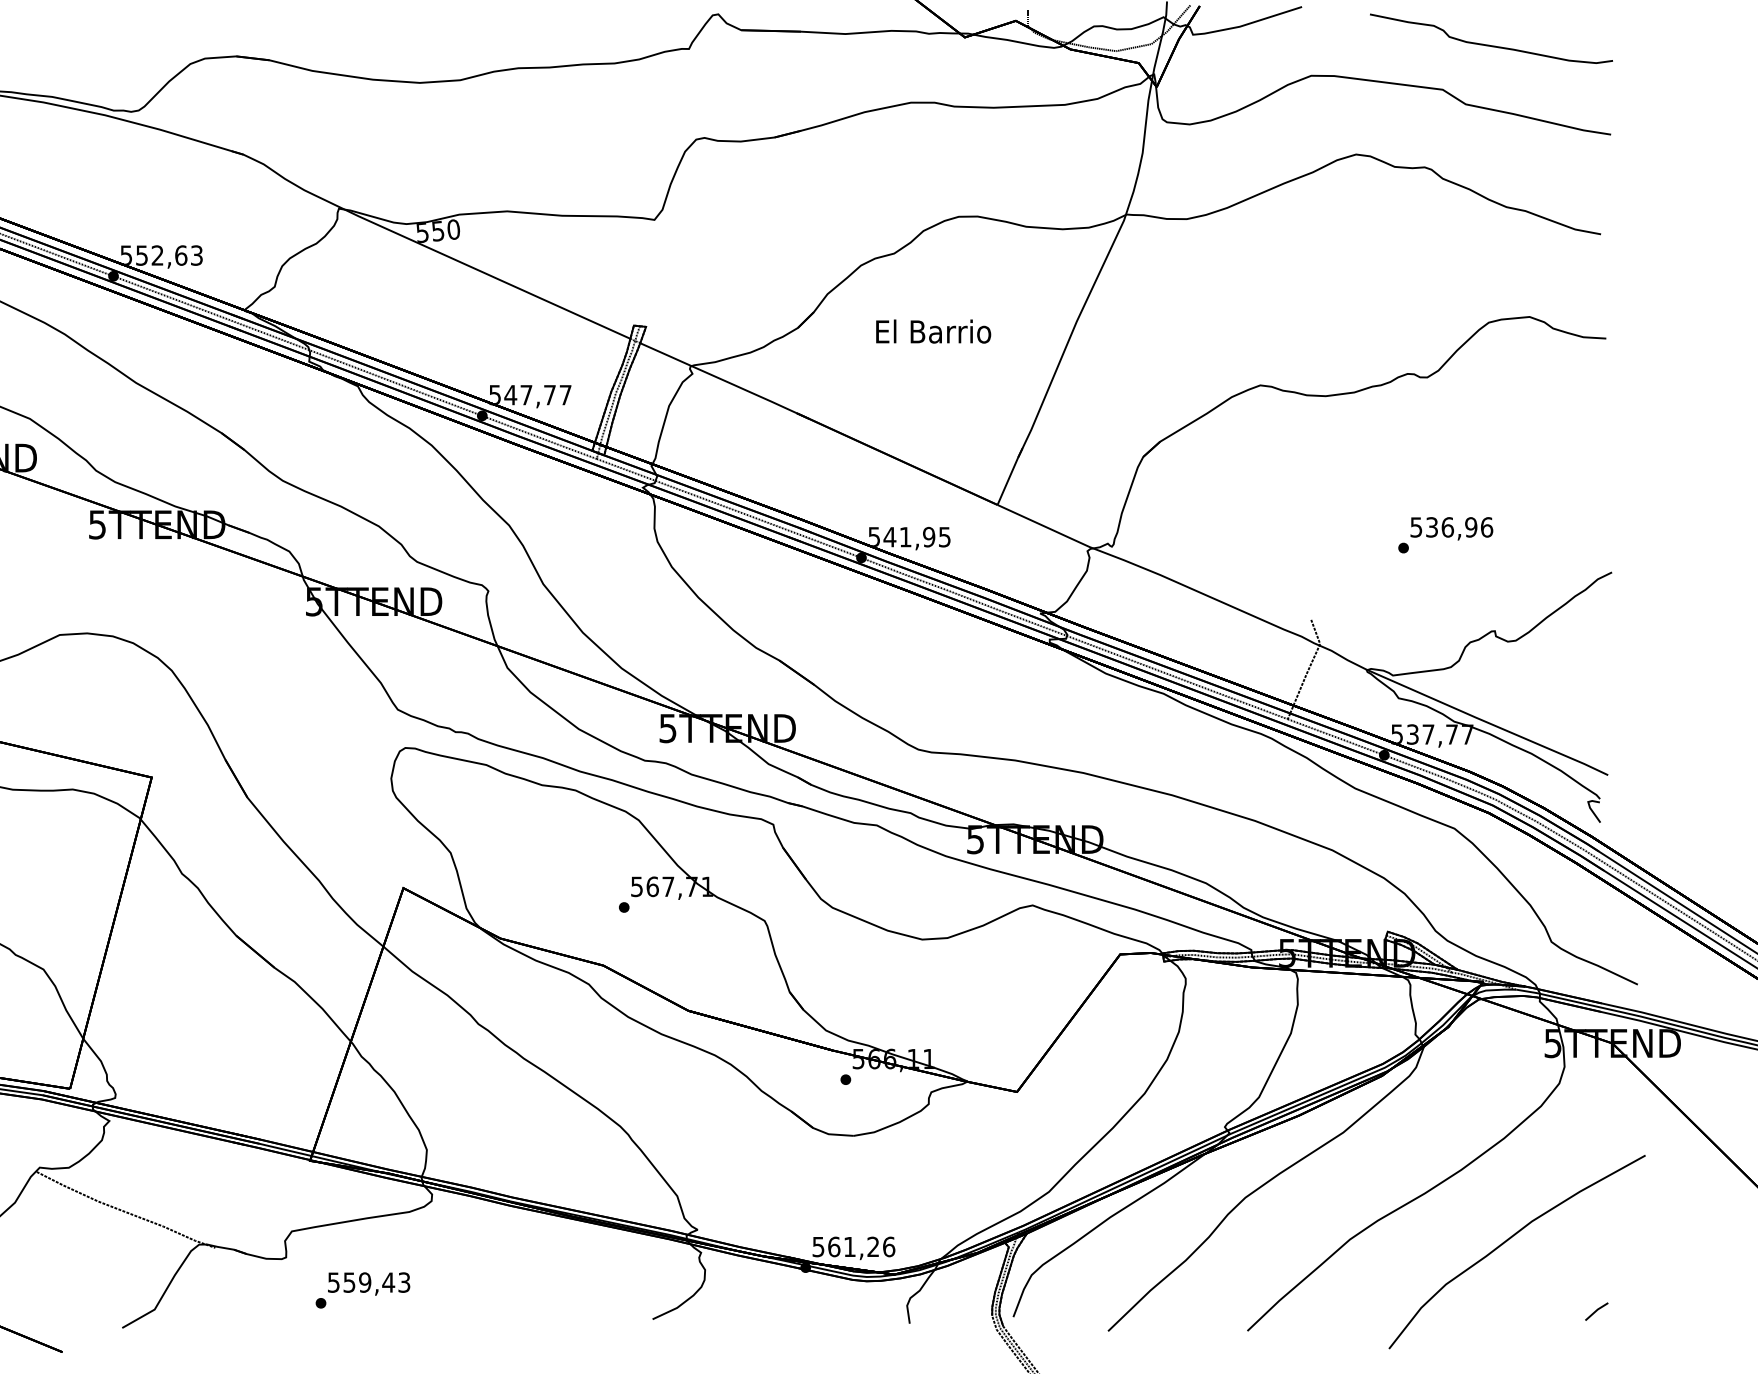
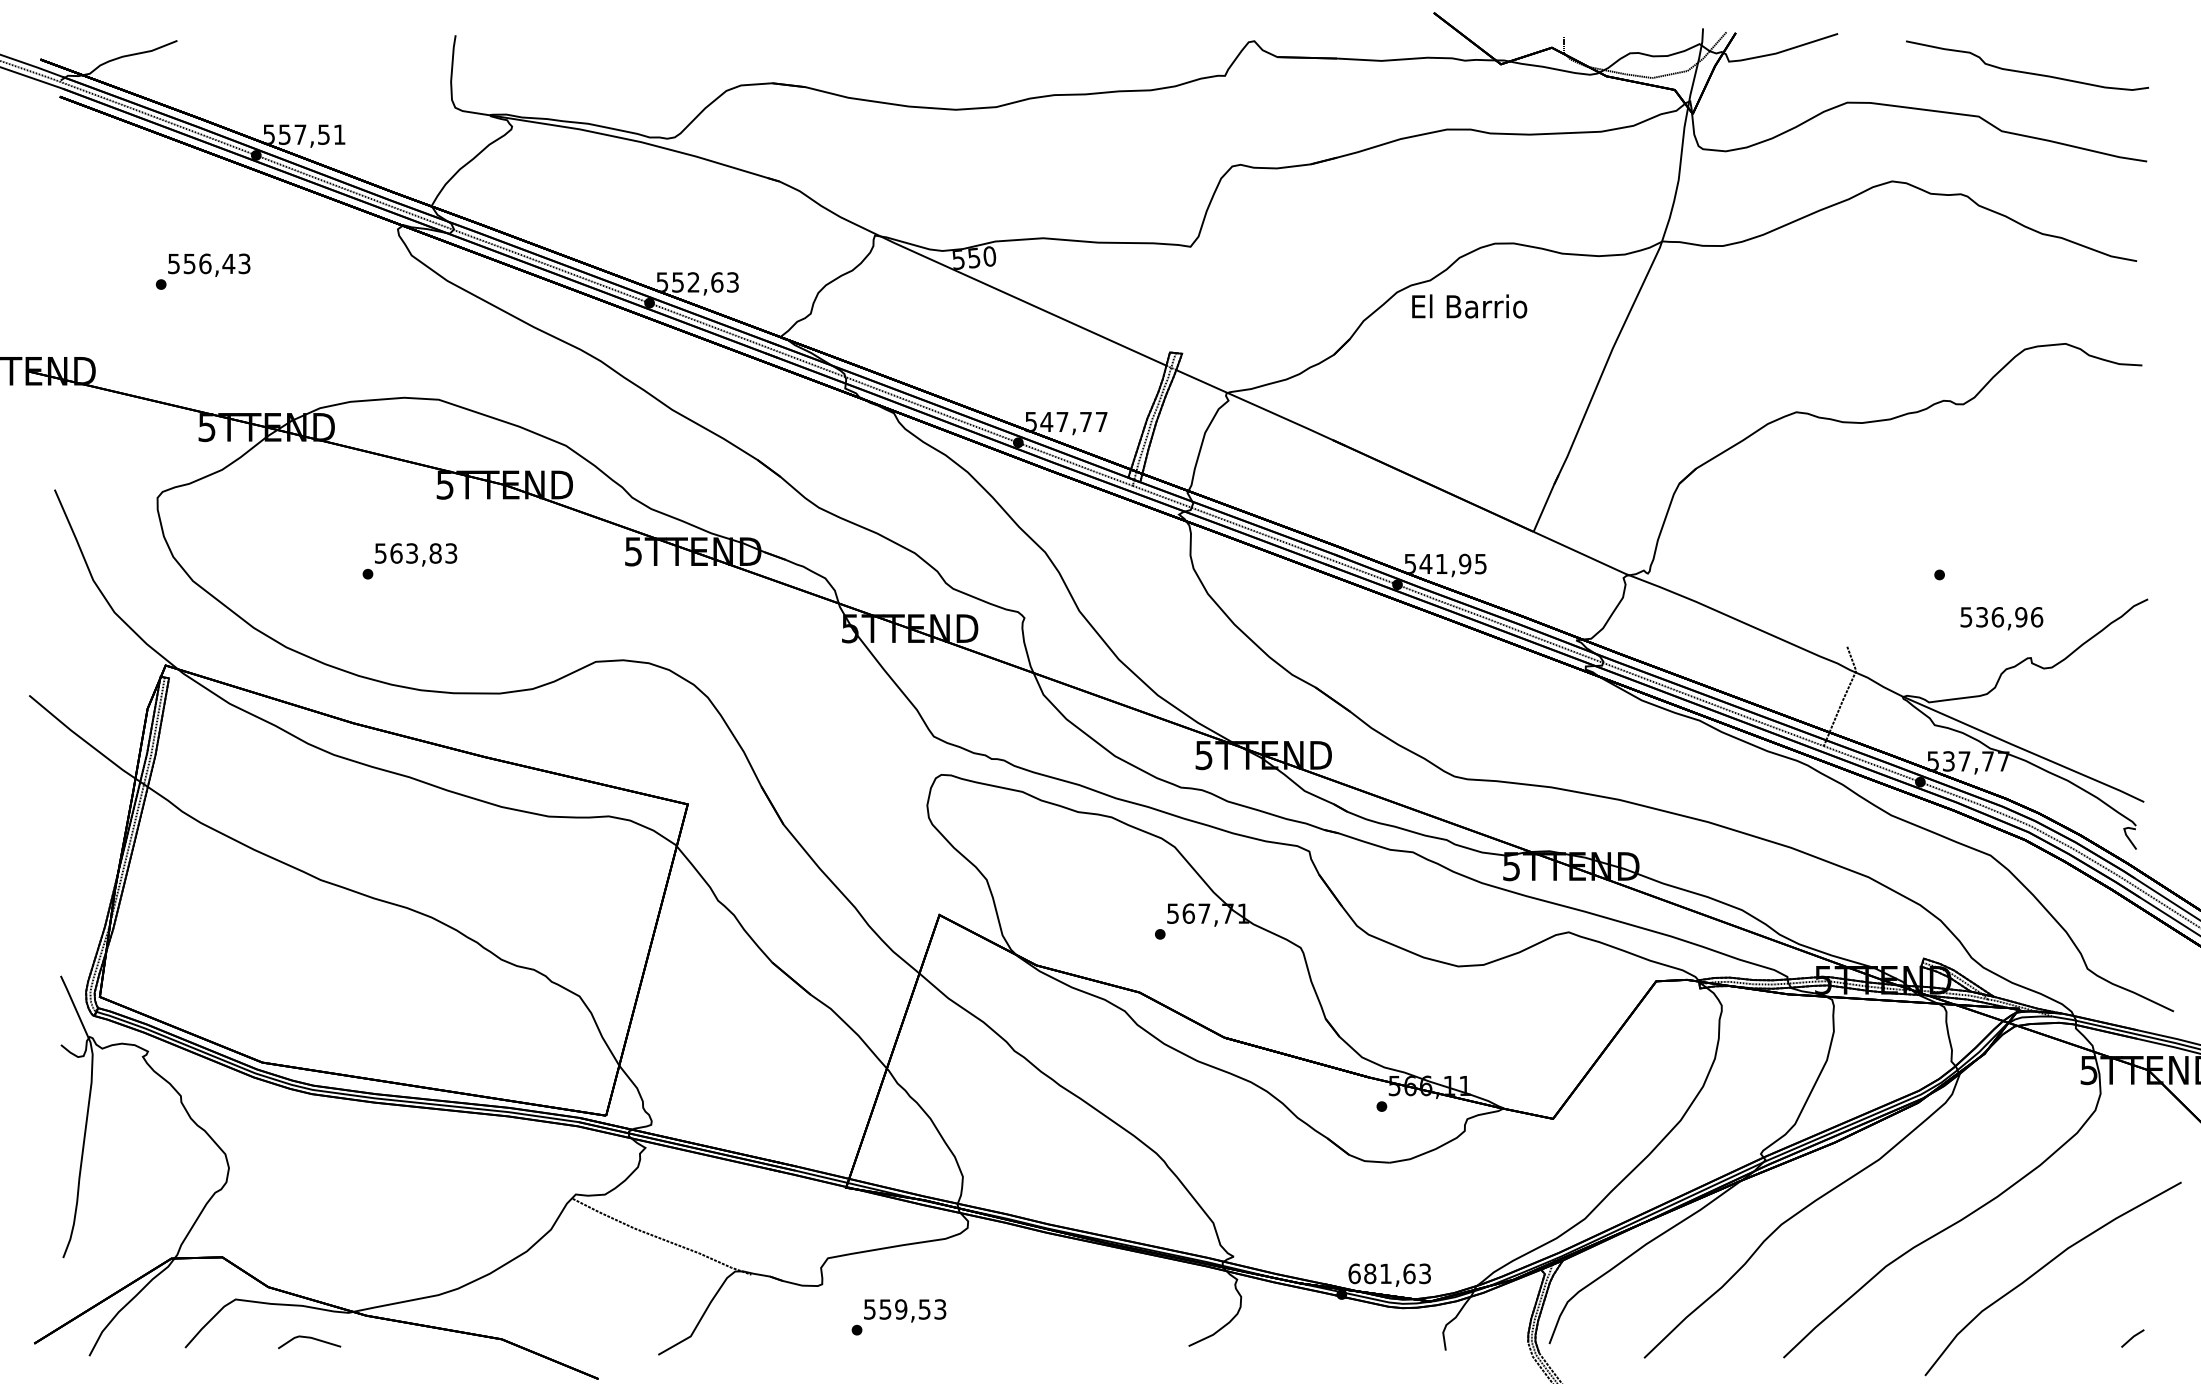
text: (933, 331) -> (1469, 306), moved
text: (1451, 528) -> (2001, 618), moved
text: (853, 1246) -> (1389, 1273), 561,26 -> 681,63
text: (388, 1282) -> (924, 1309), 559,43 -> 559,53

